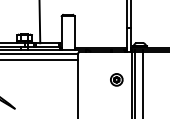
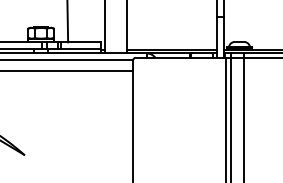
part: (116, 79) -> (199, 104), removed

